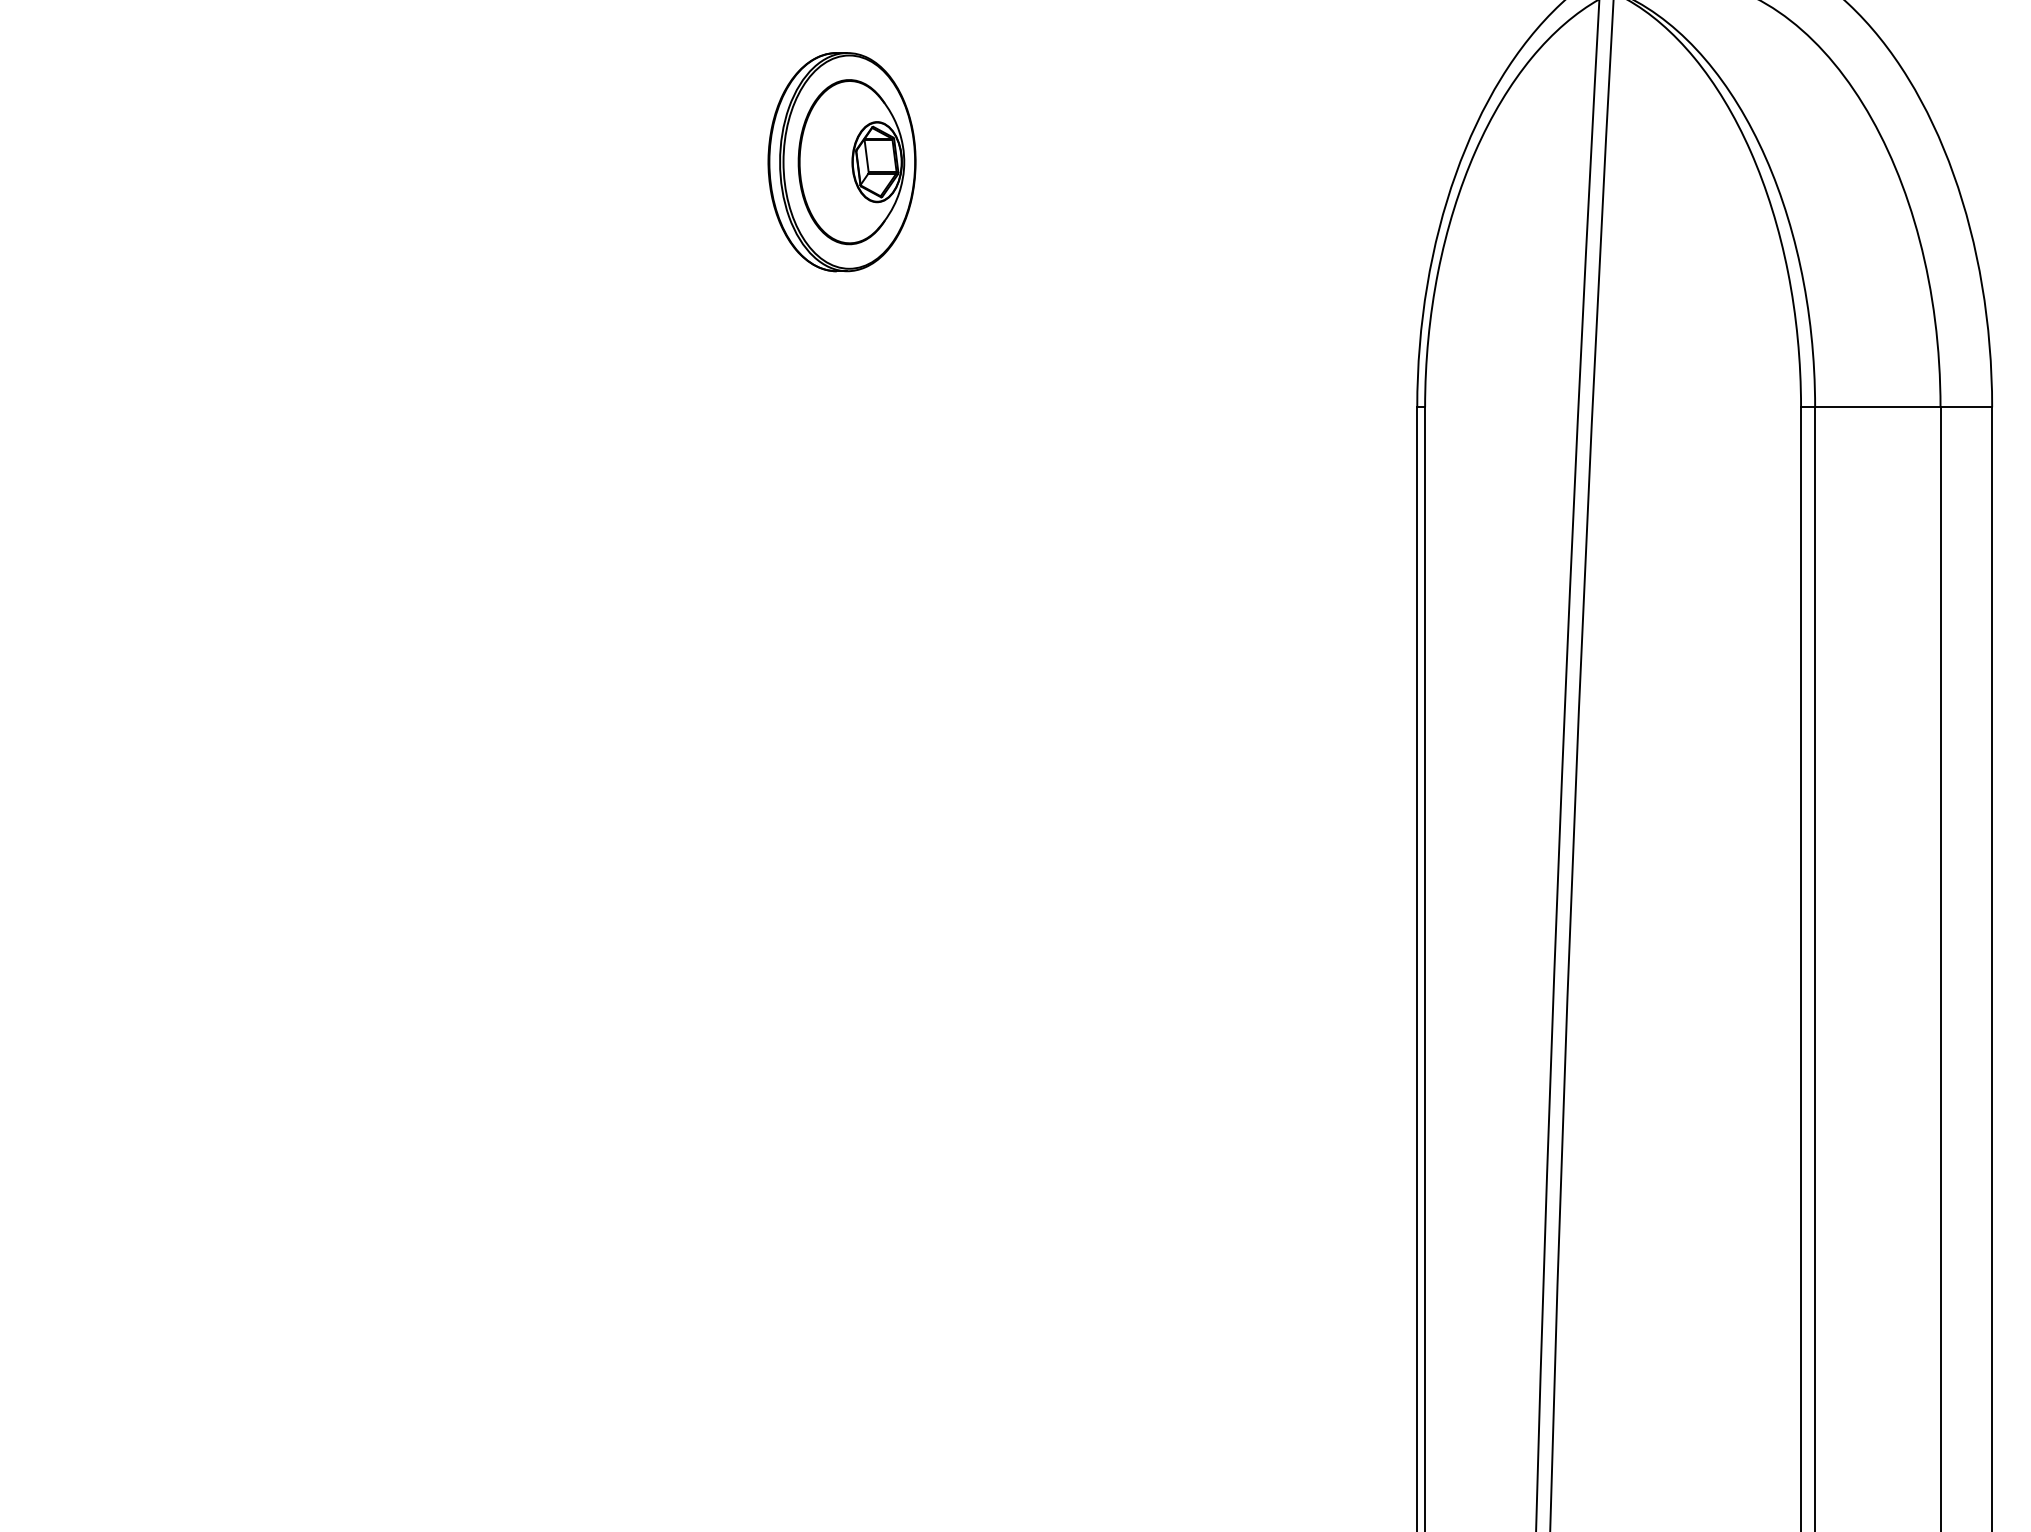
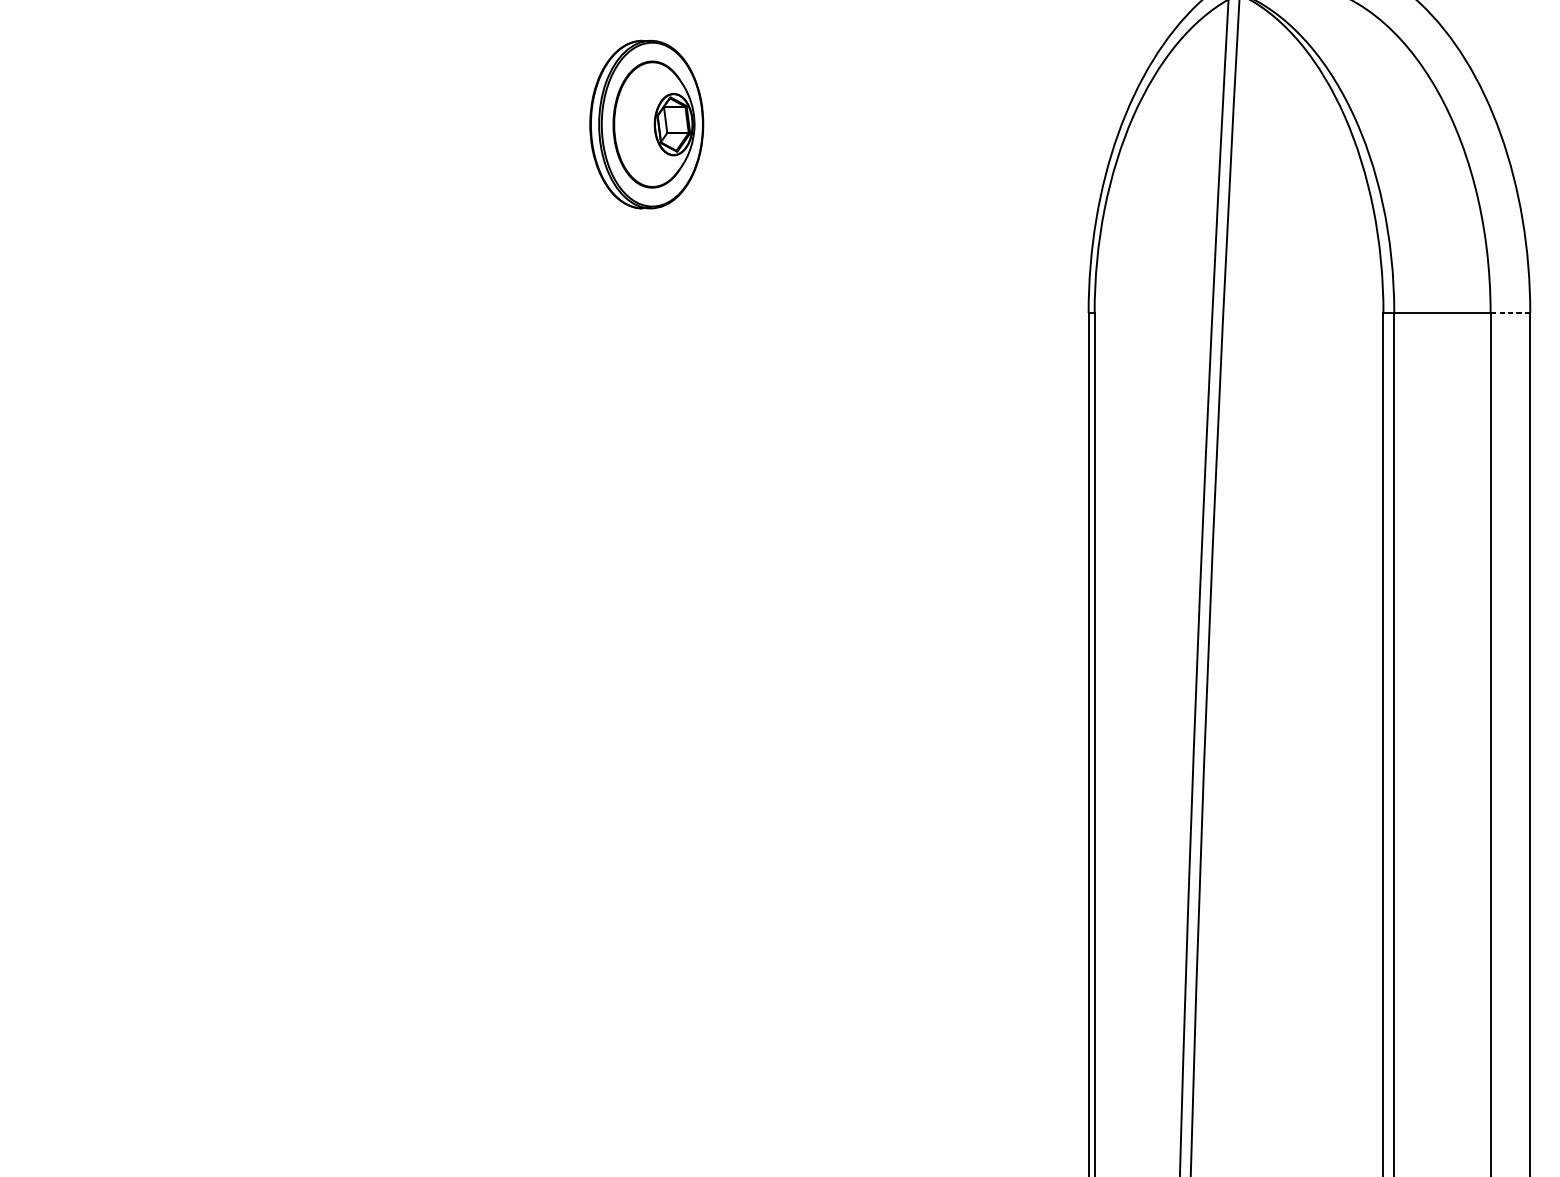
line: (1966, 407) -> (1510, 313), solid -> dashed

